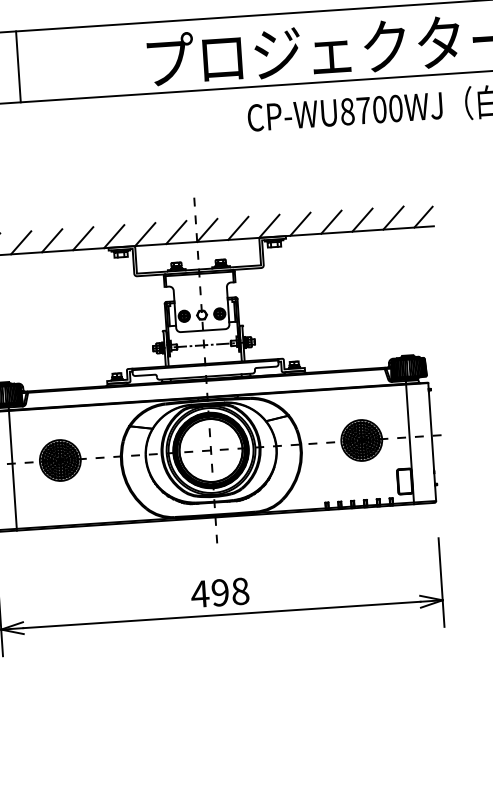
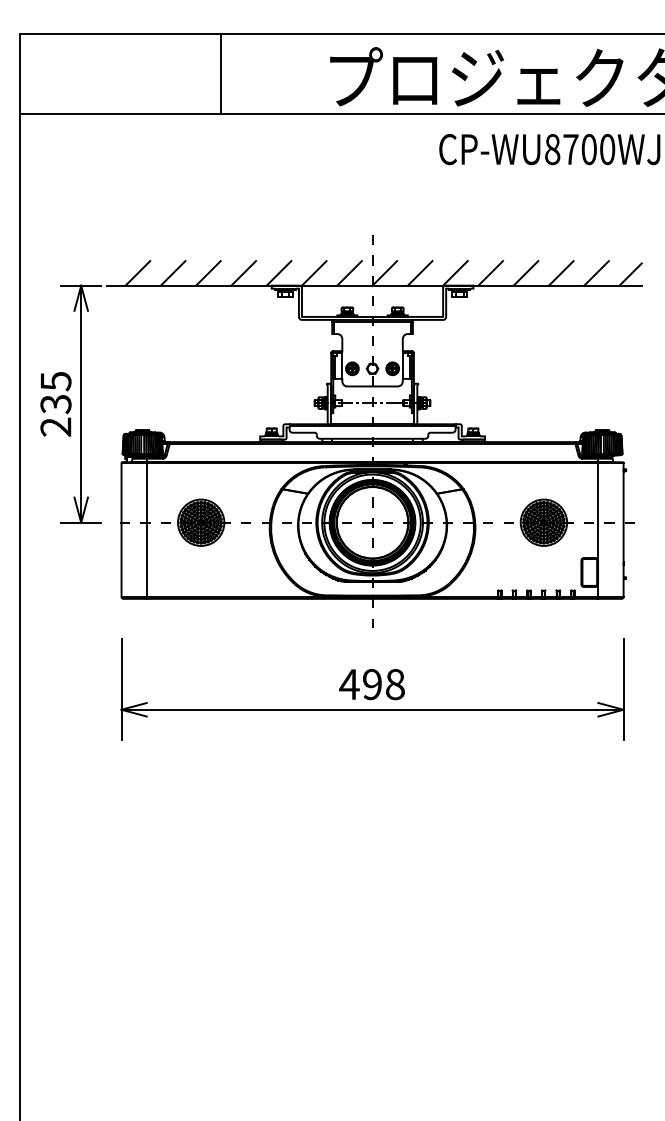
line: (18, 66) -> (221, 73), moved

